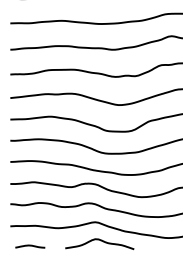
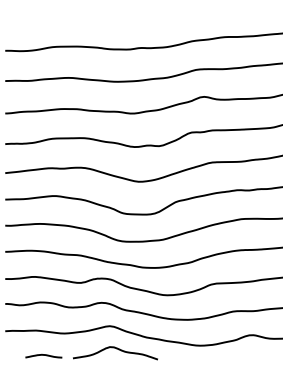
curve: (30, 246) -> (43, 355), moved

